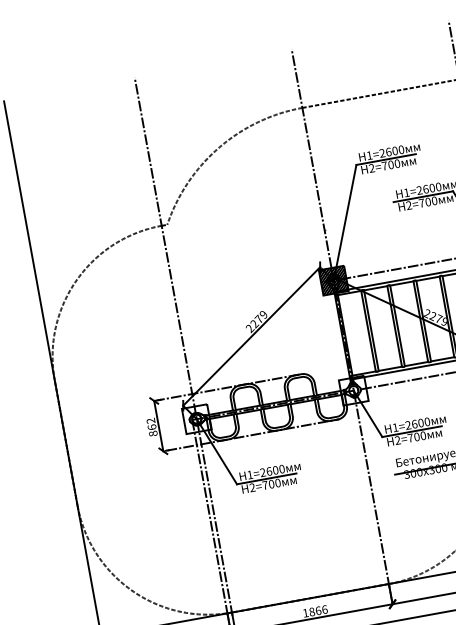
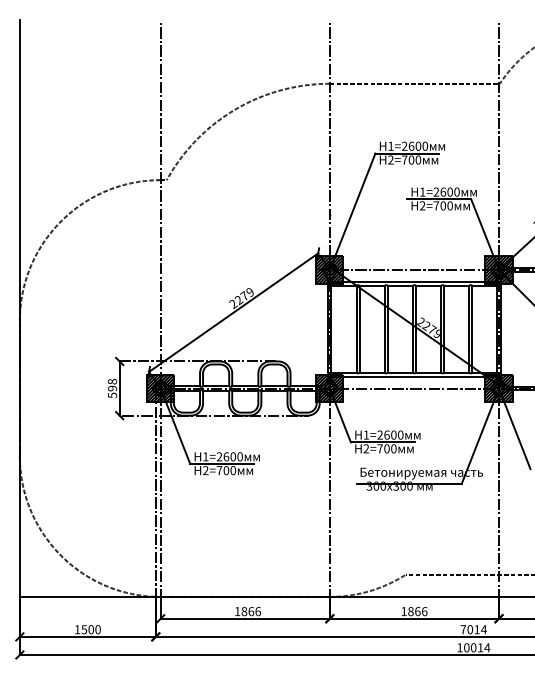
hatch: (353, 390) -> (329, 388), added
hatch: (196, 419) -> (160, 388), added
text: (152, 427) -> (112, 388), 862 -> 598

